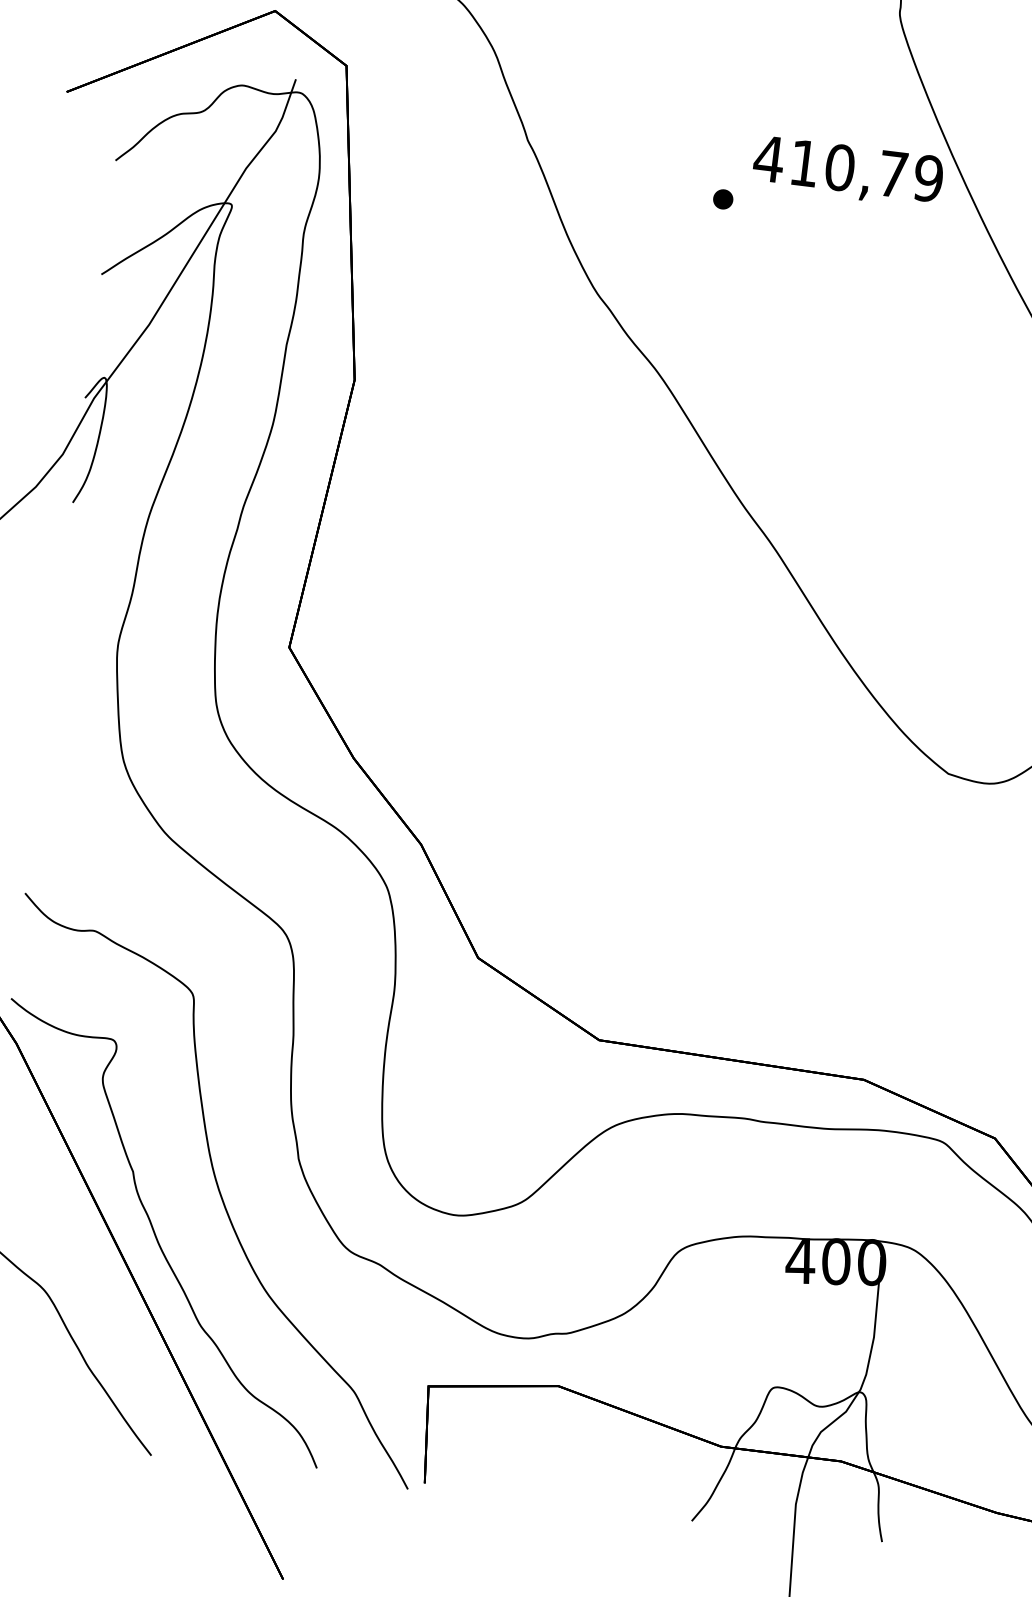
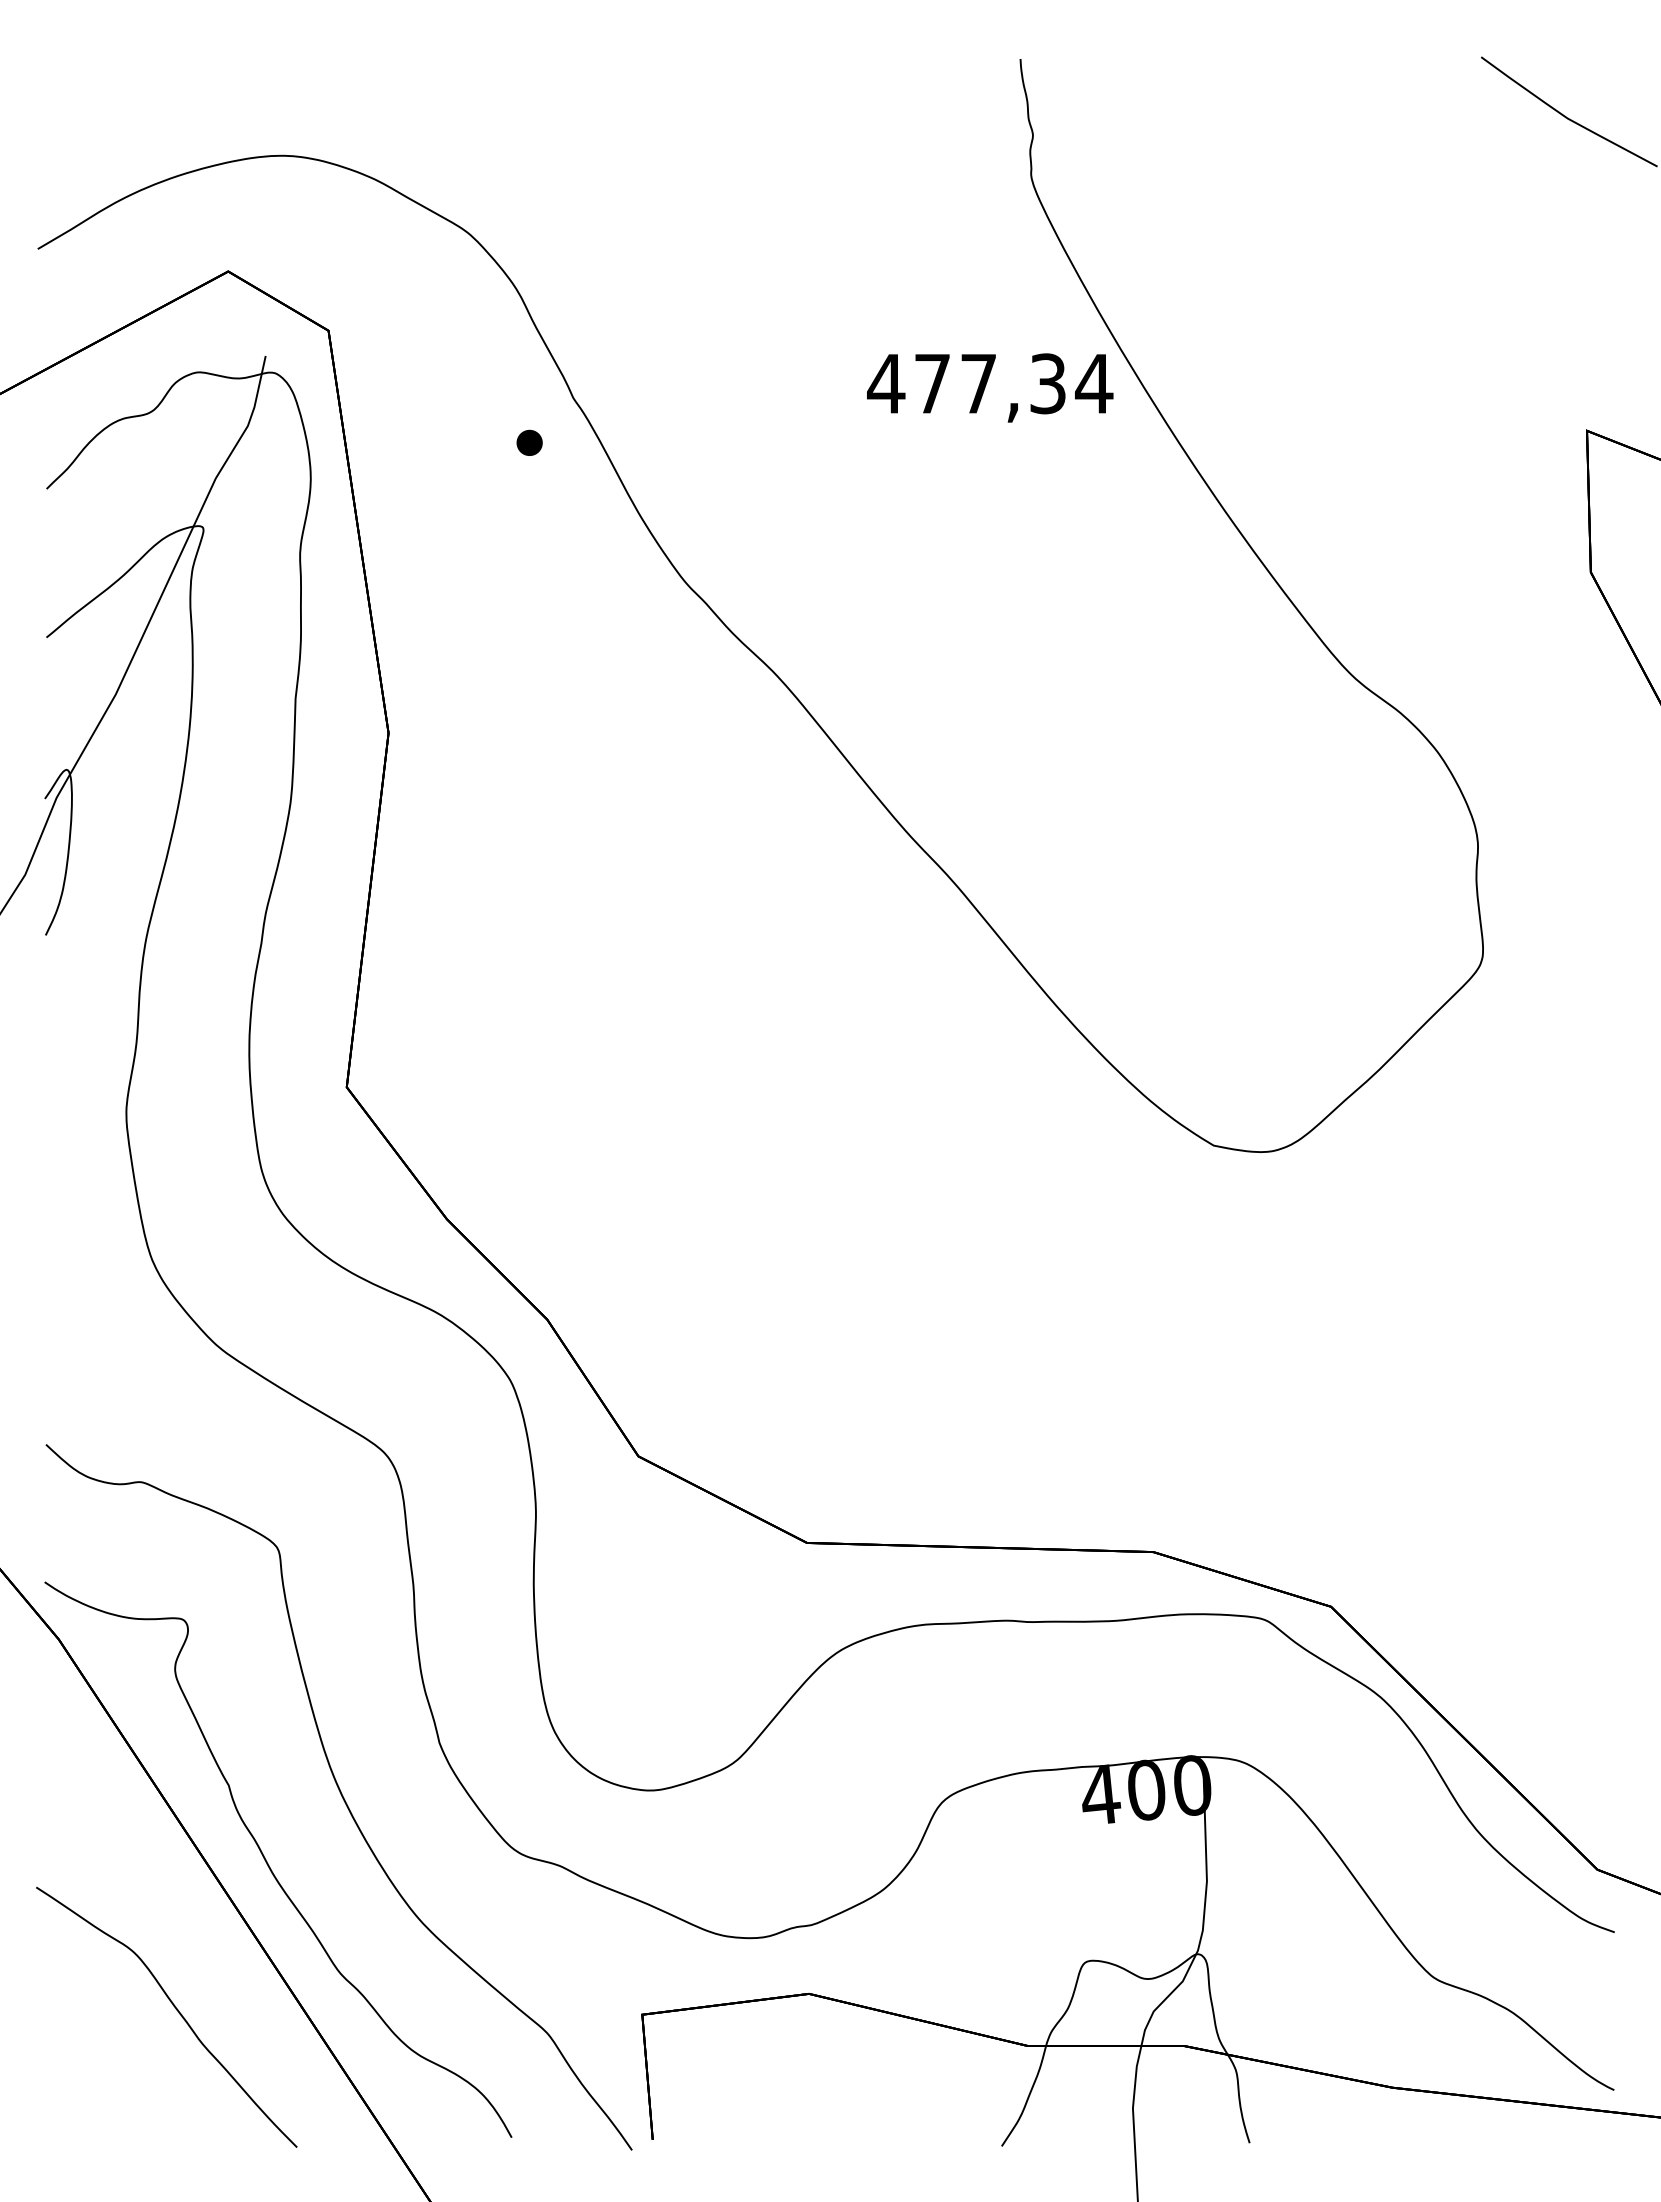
text: (867, 170) -> (1014, 383), 410,79 -> 477,34
part: (723, 199) -> (529, 442), moved

